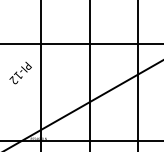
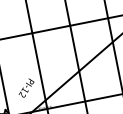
text: (20, 73) -> (26, 88), moved

